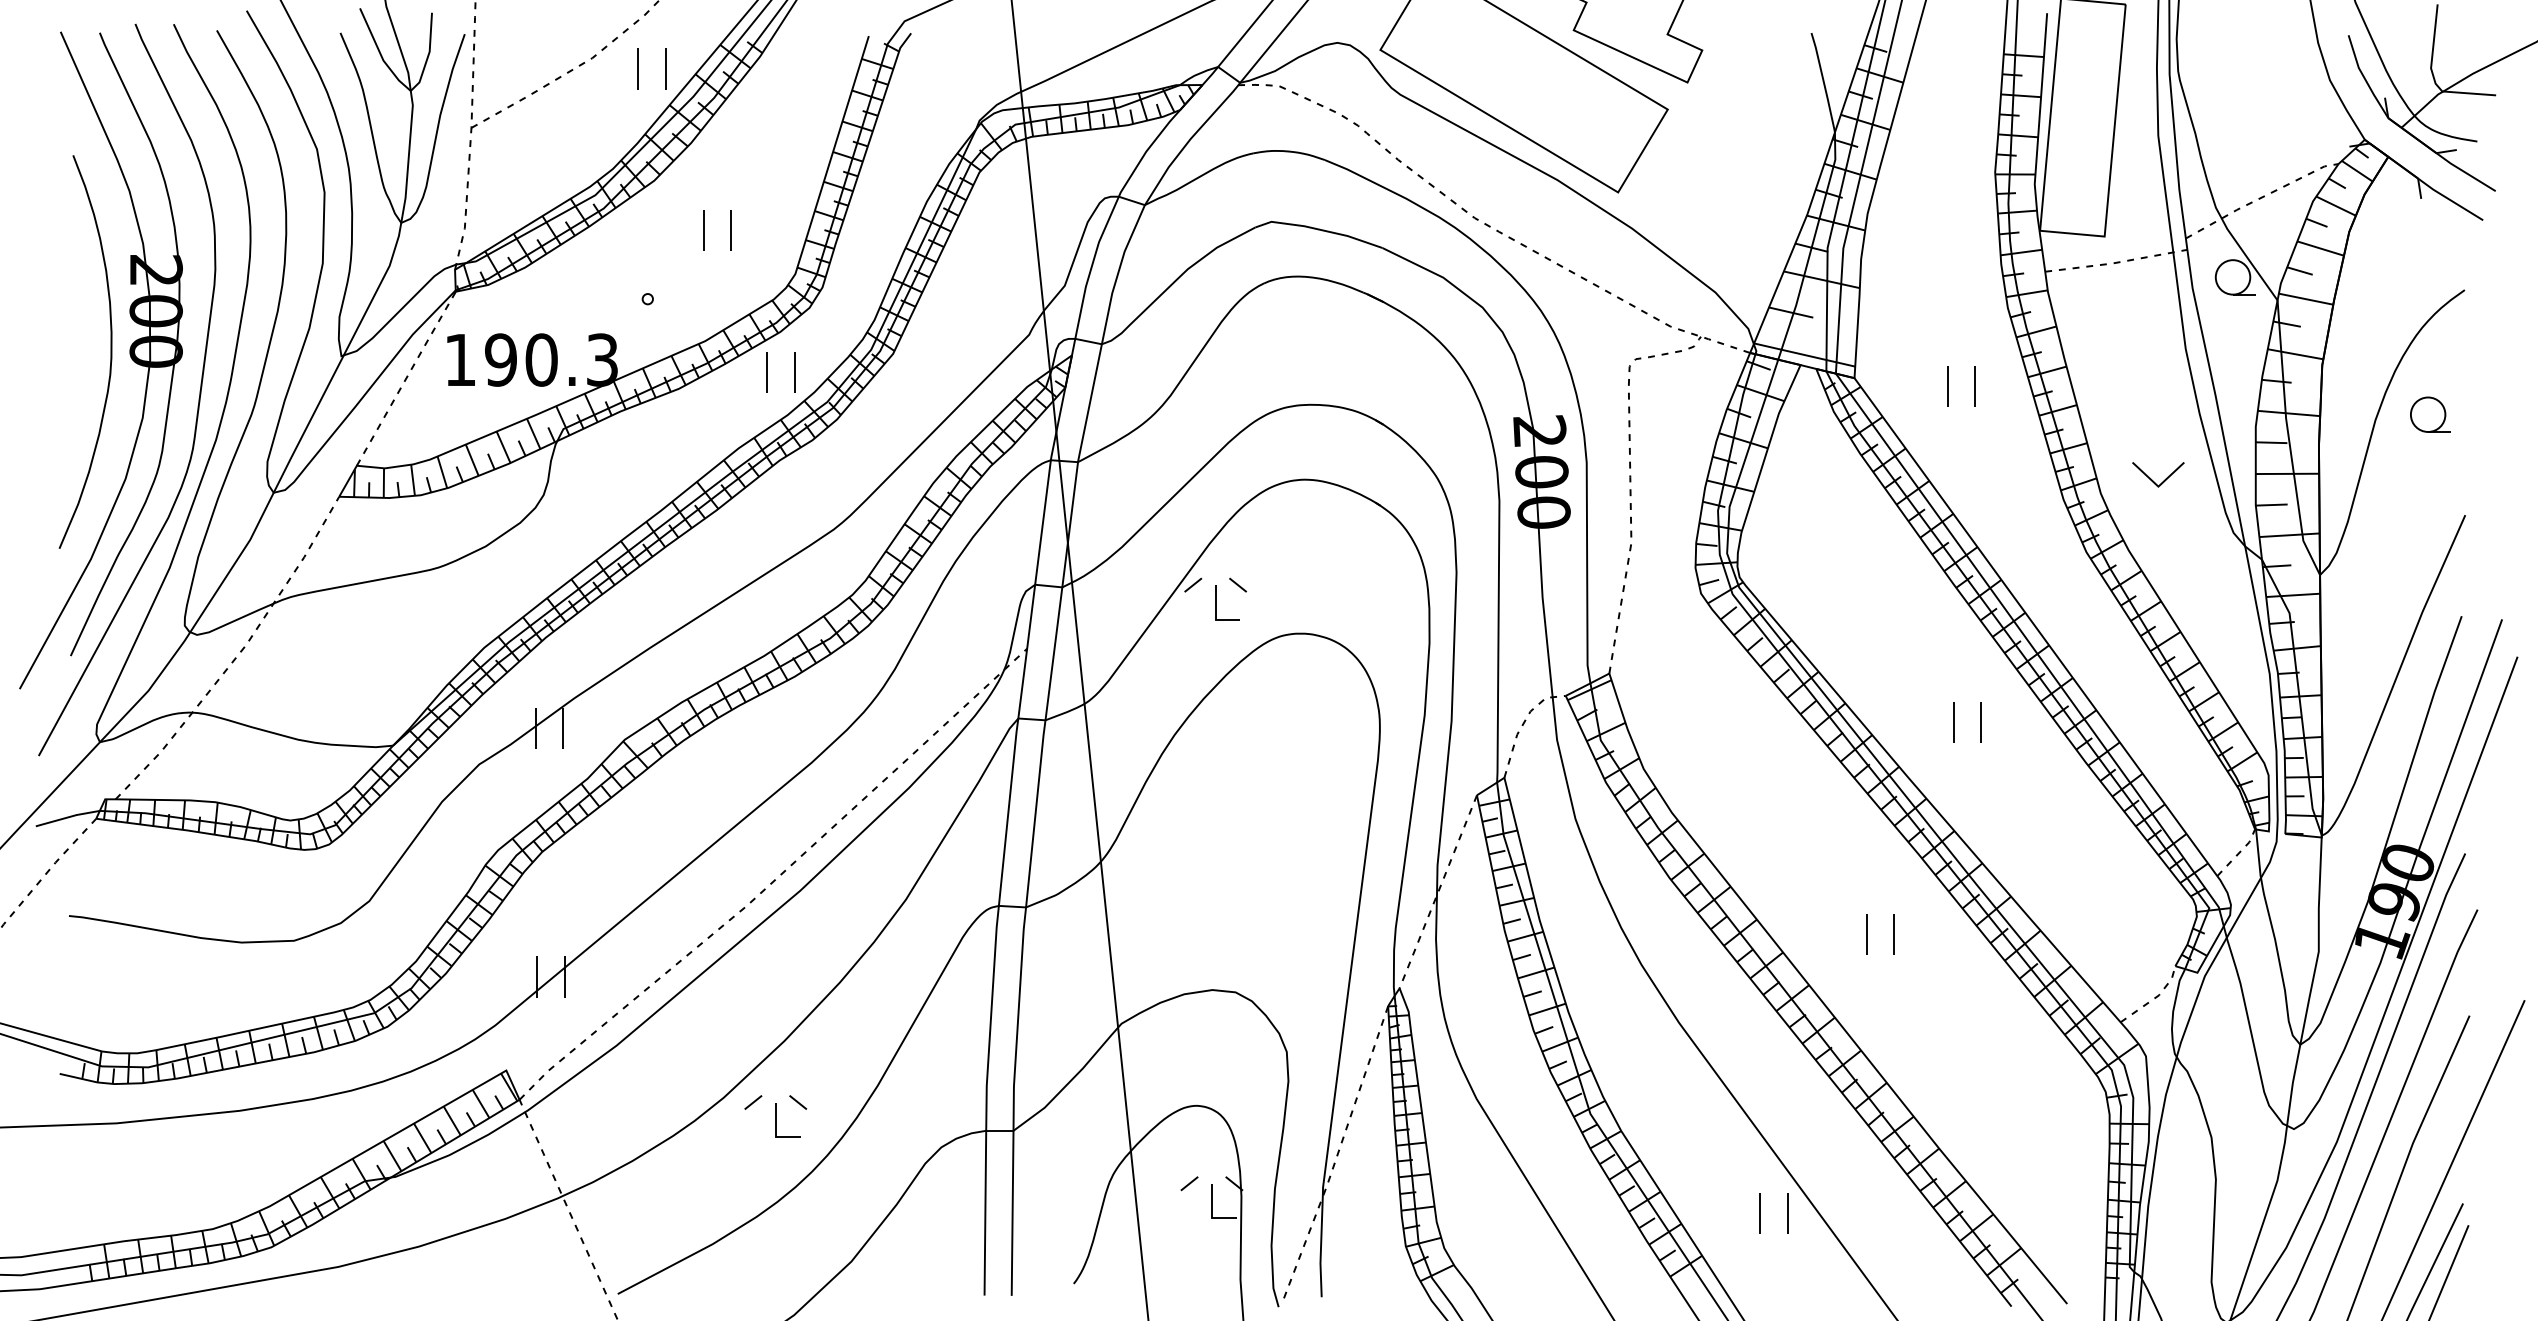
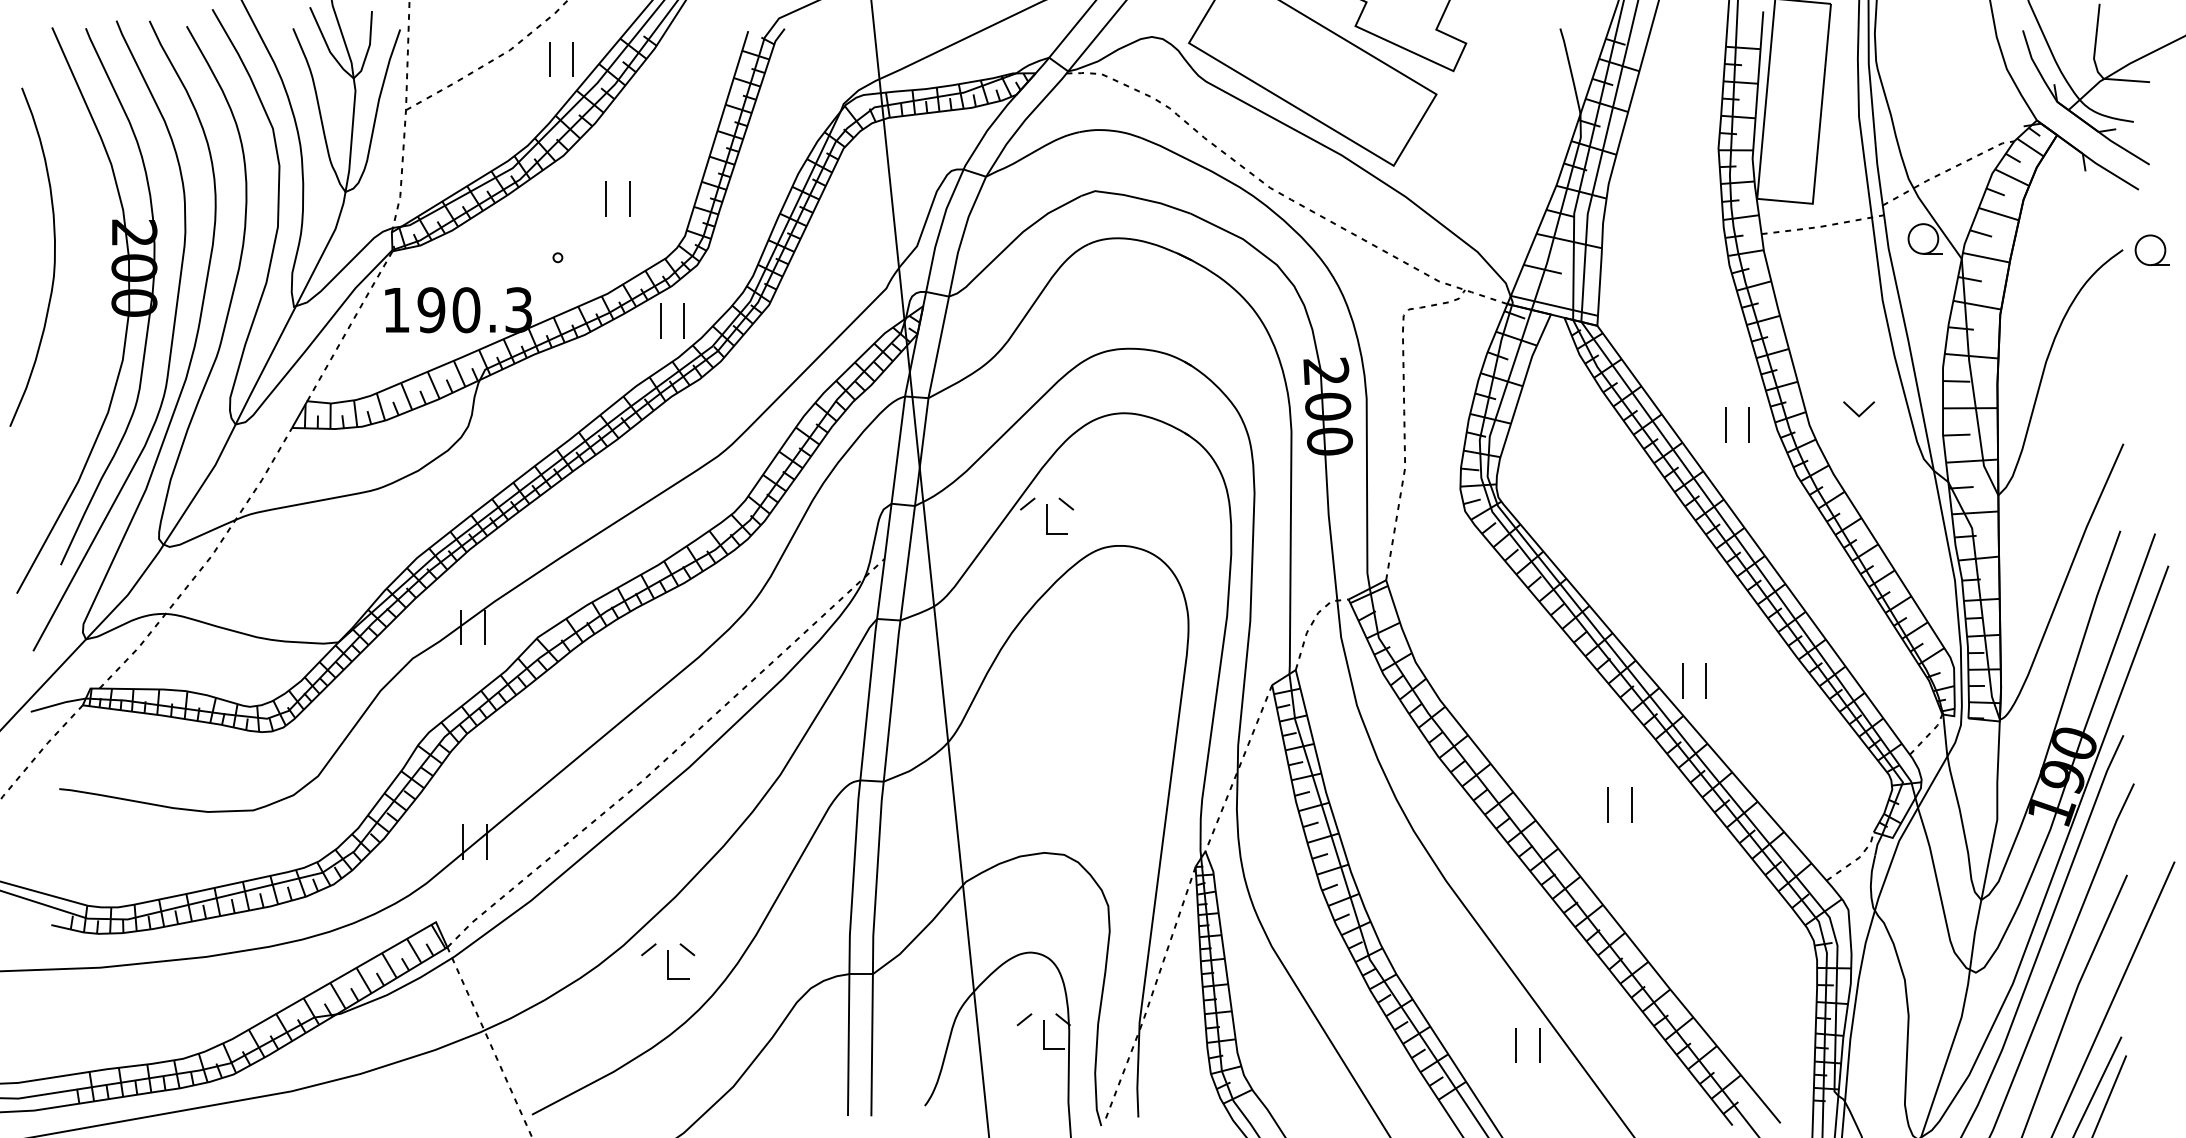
curve: (111, 351) -> (54, 256), moved
part: (1948, 385) -> (1726, 424), moved
part: (2429, 413) -> (2151, 249), moved
part: (2157, 475) -> (1858, 409), size x0.7
part: (1954, 721) -> (1683, 680), moved

